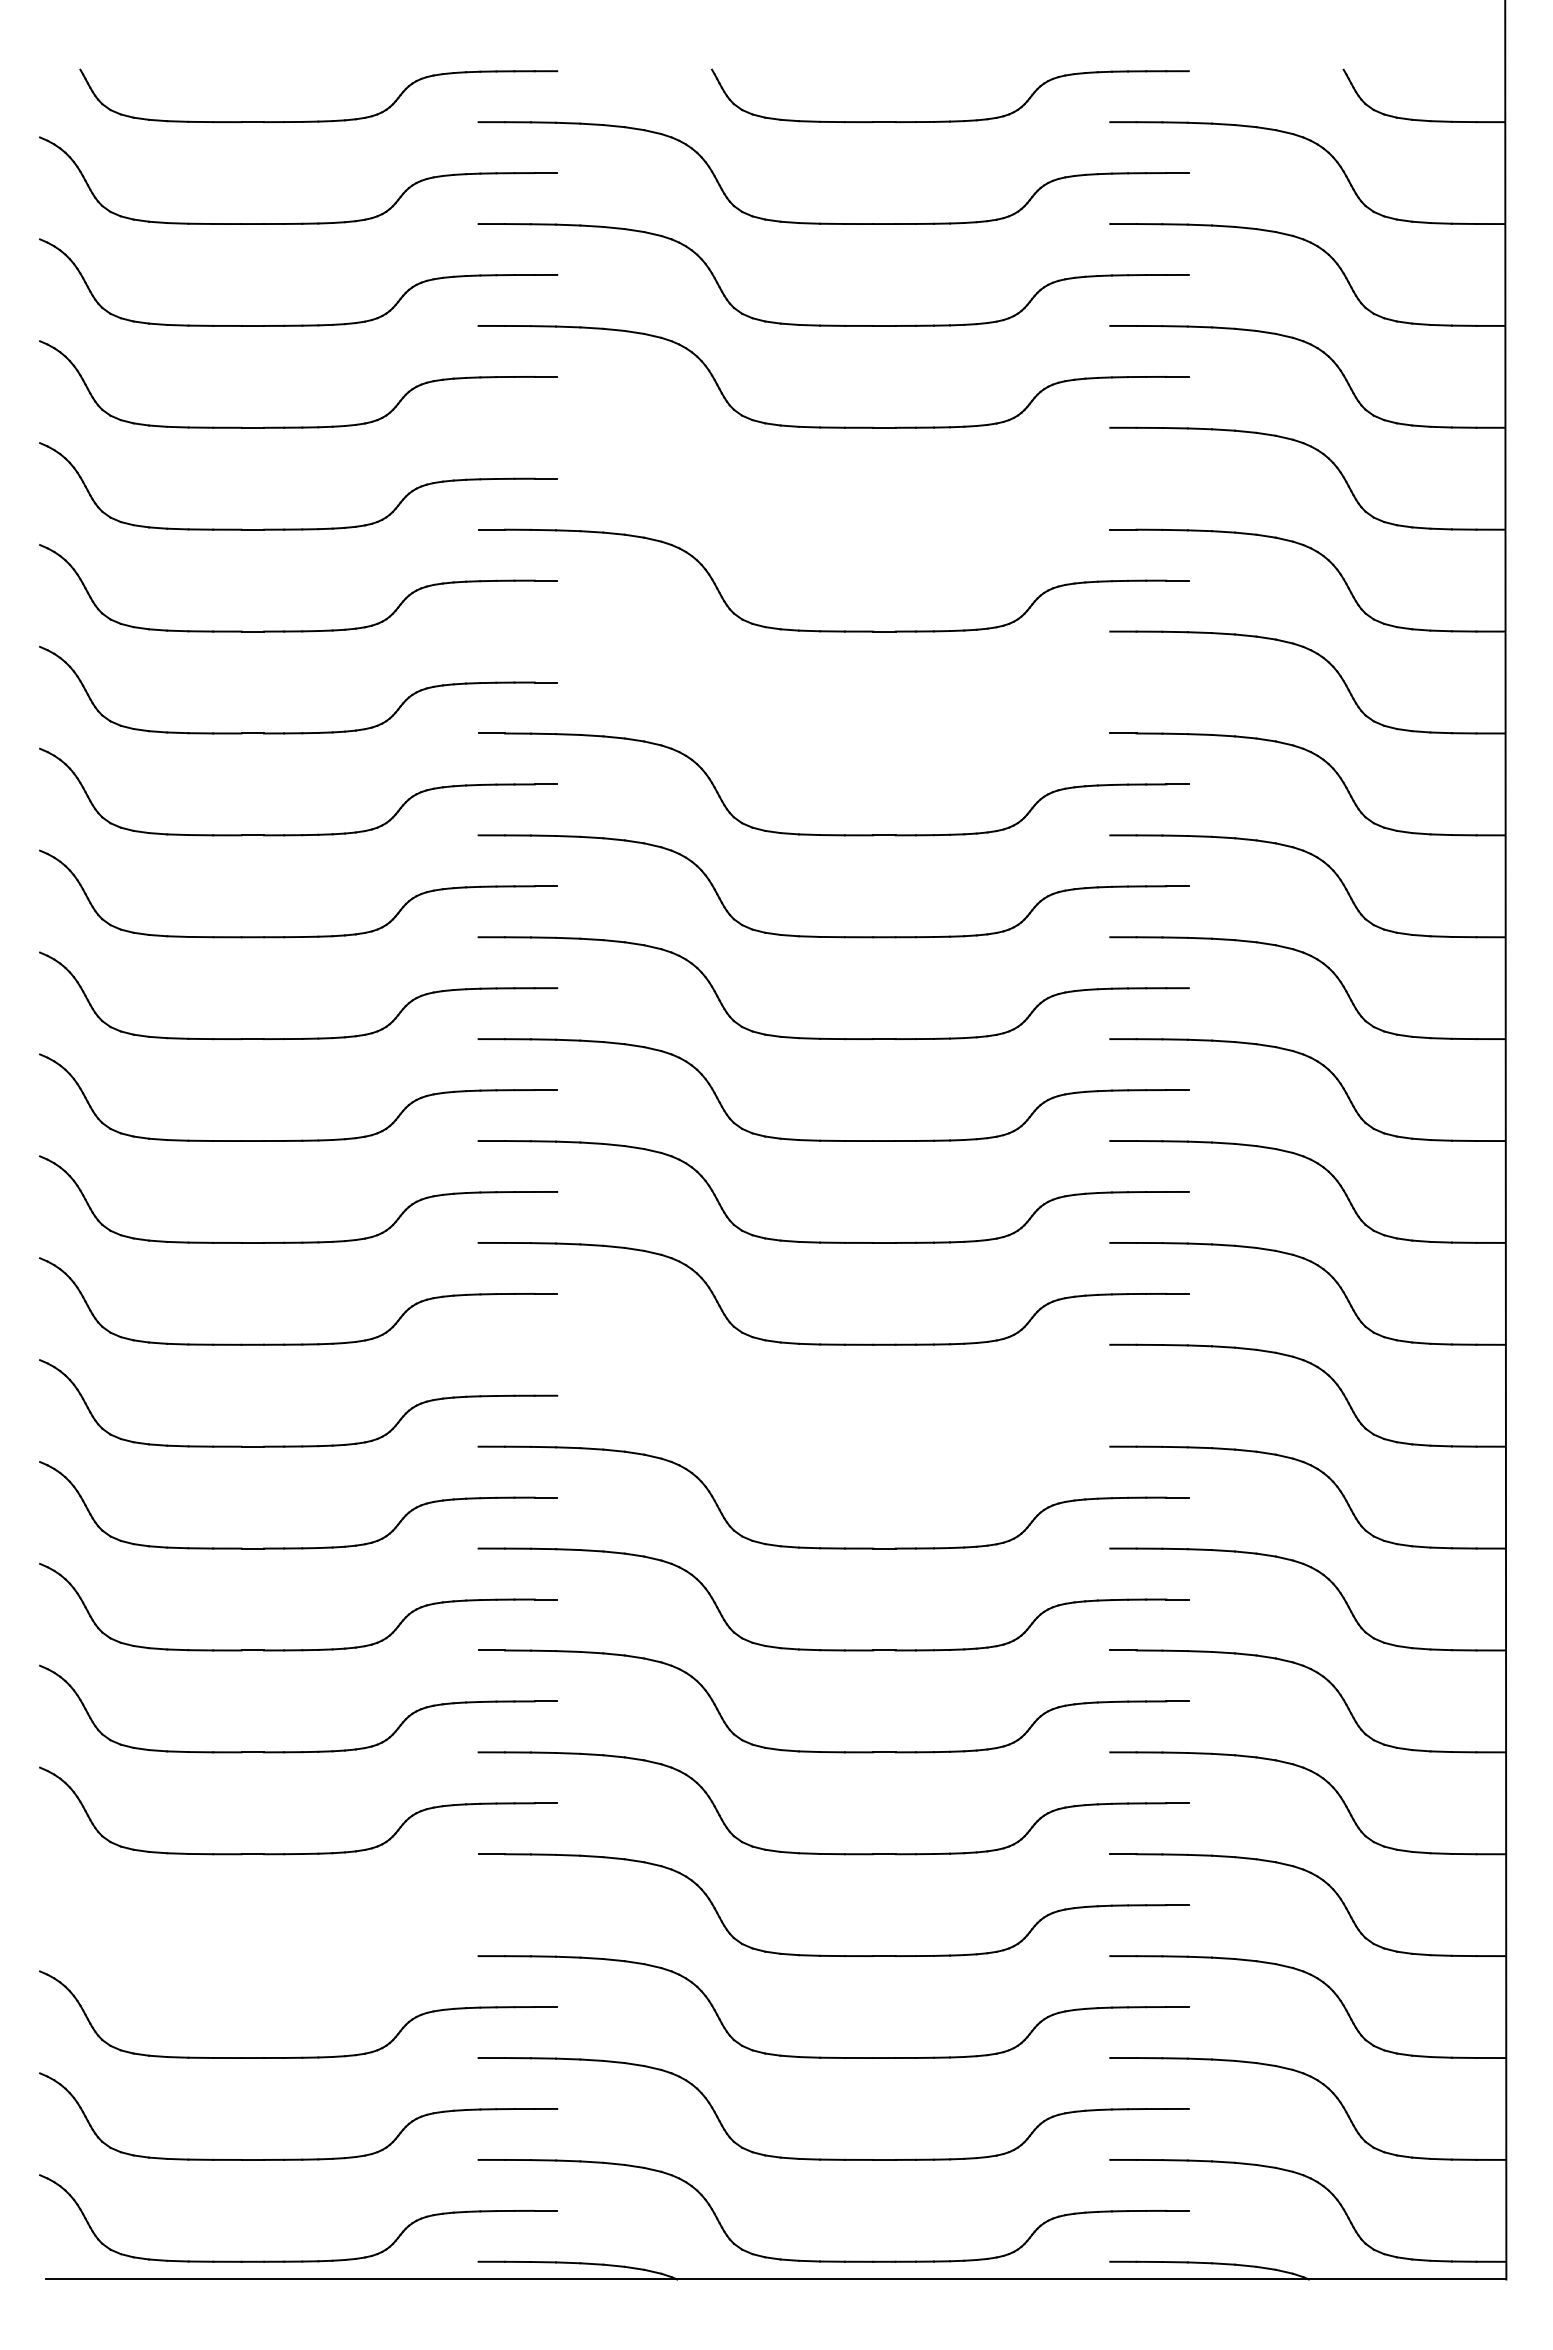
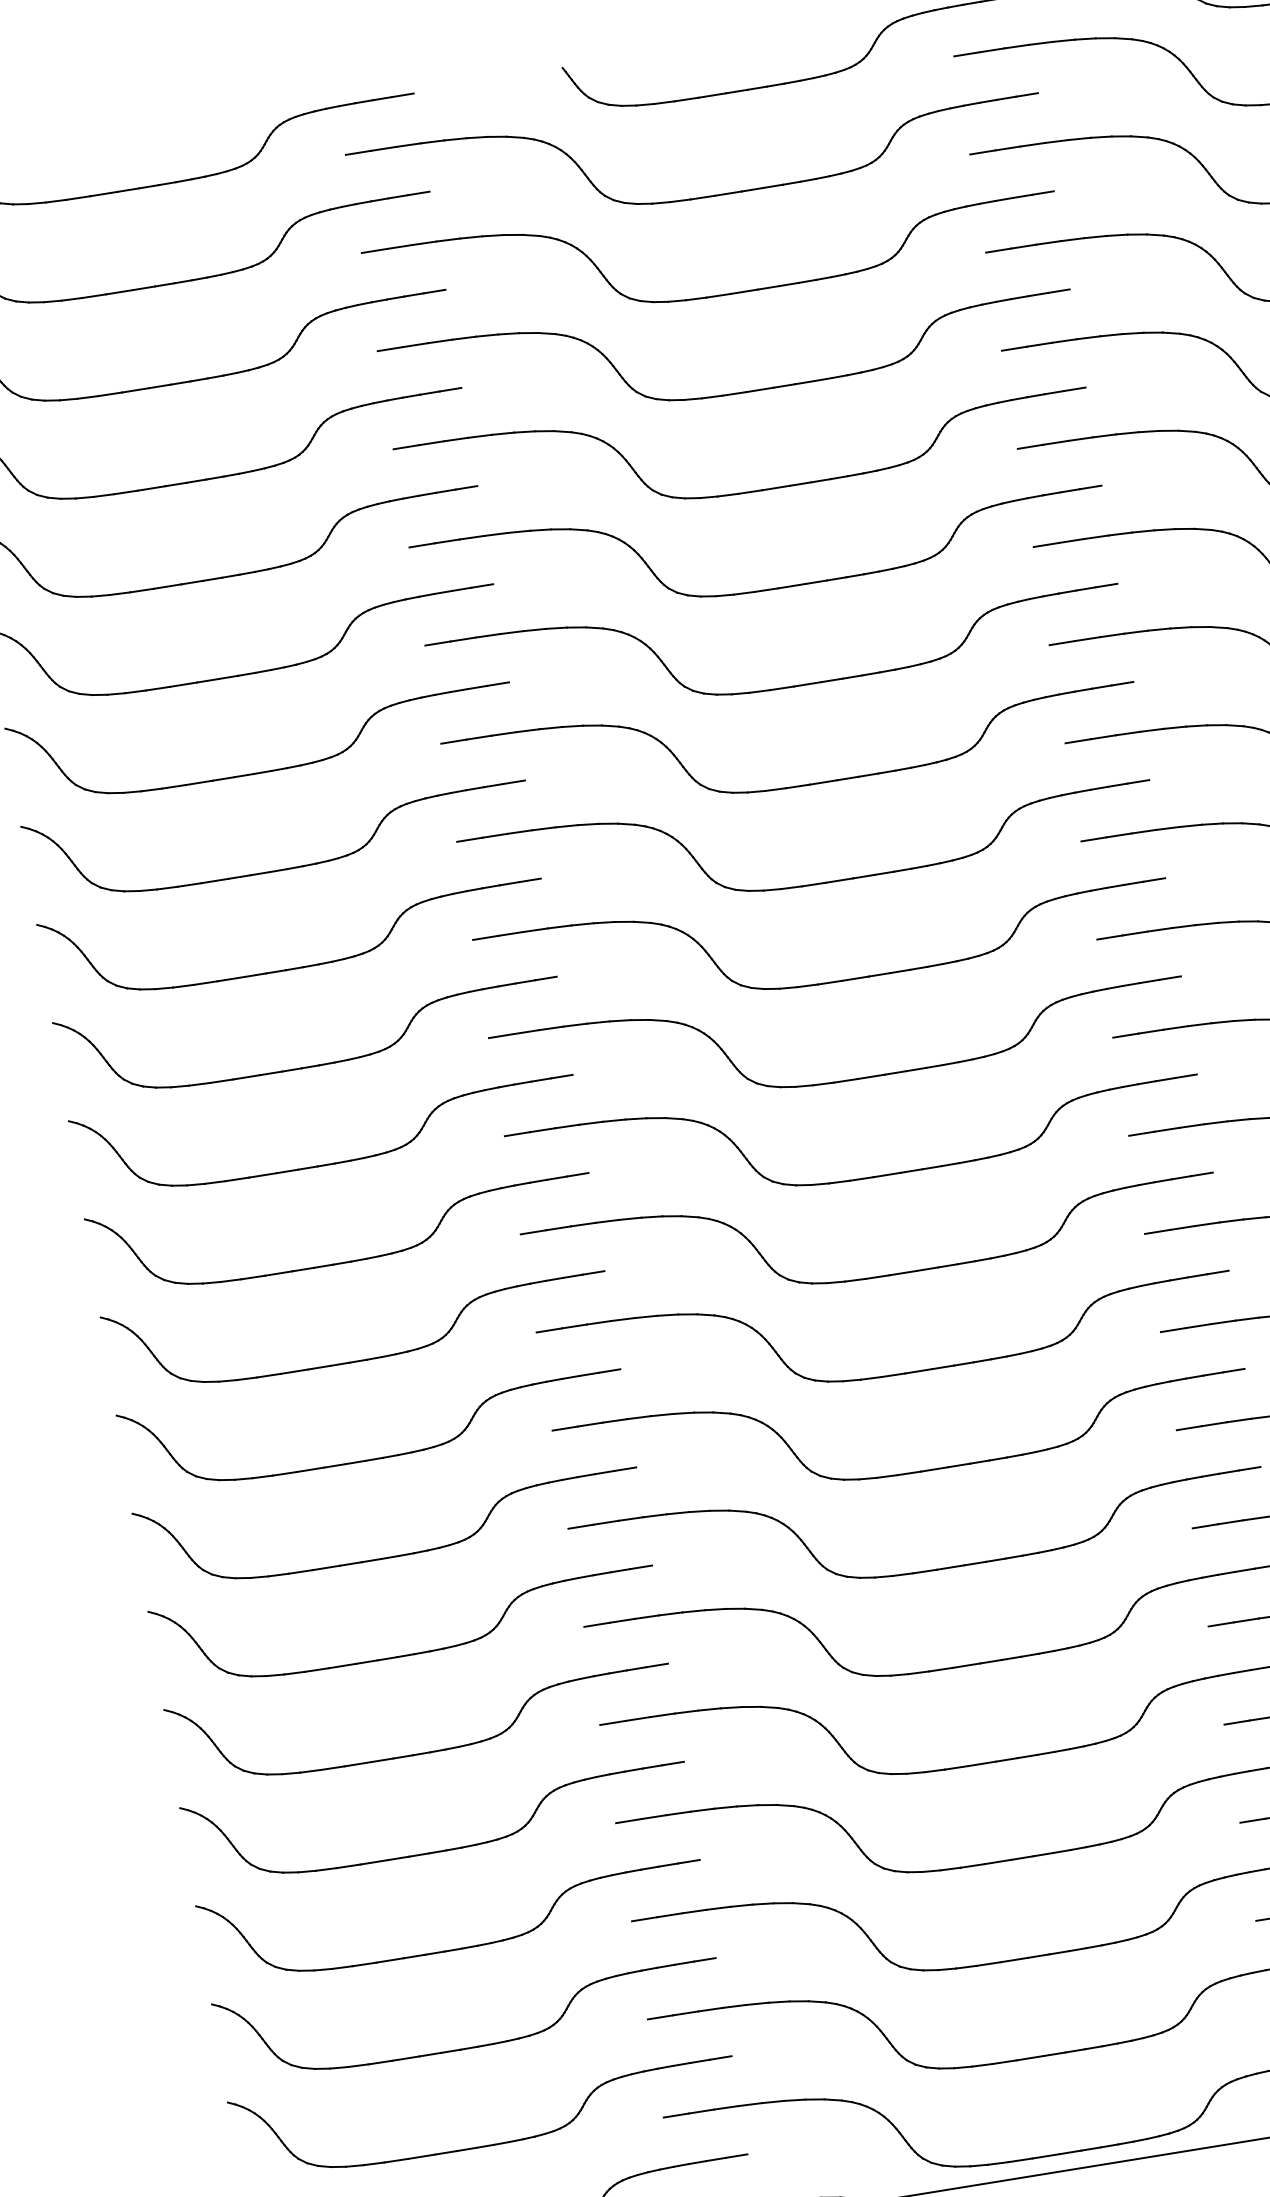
part: (833, 528) -> (751, 490), added
part: (833, 732) -> (782, 687), added
part: (833, 1445) -> (894, 1374), added
part: (306, 1954) -> (465, 1946), added

